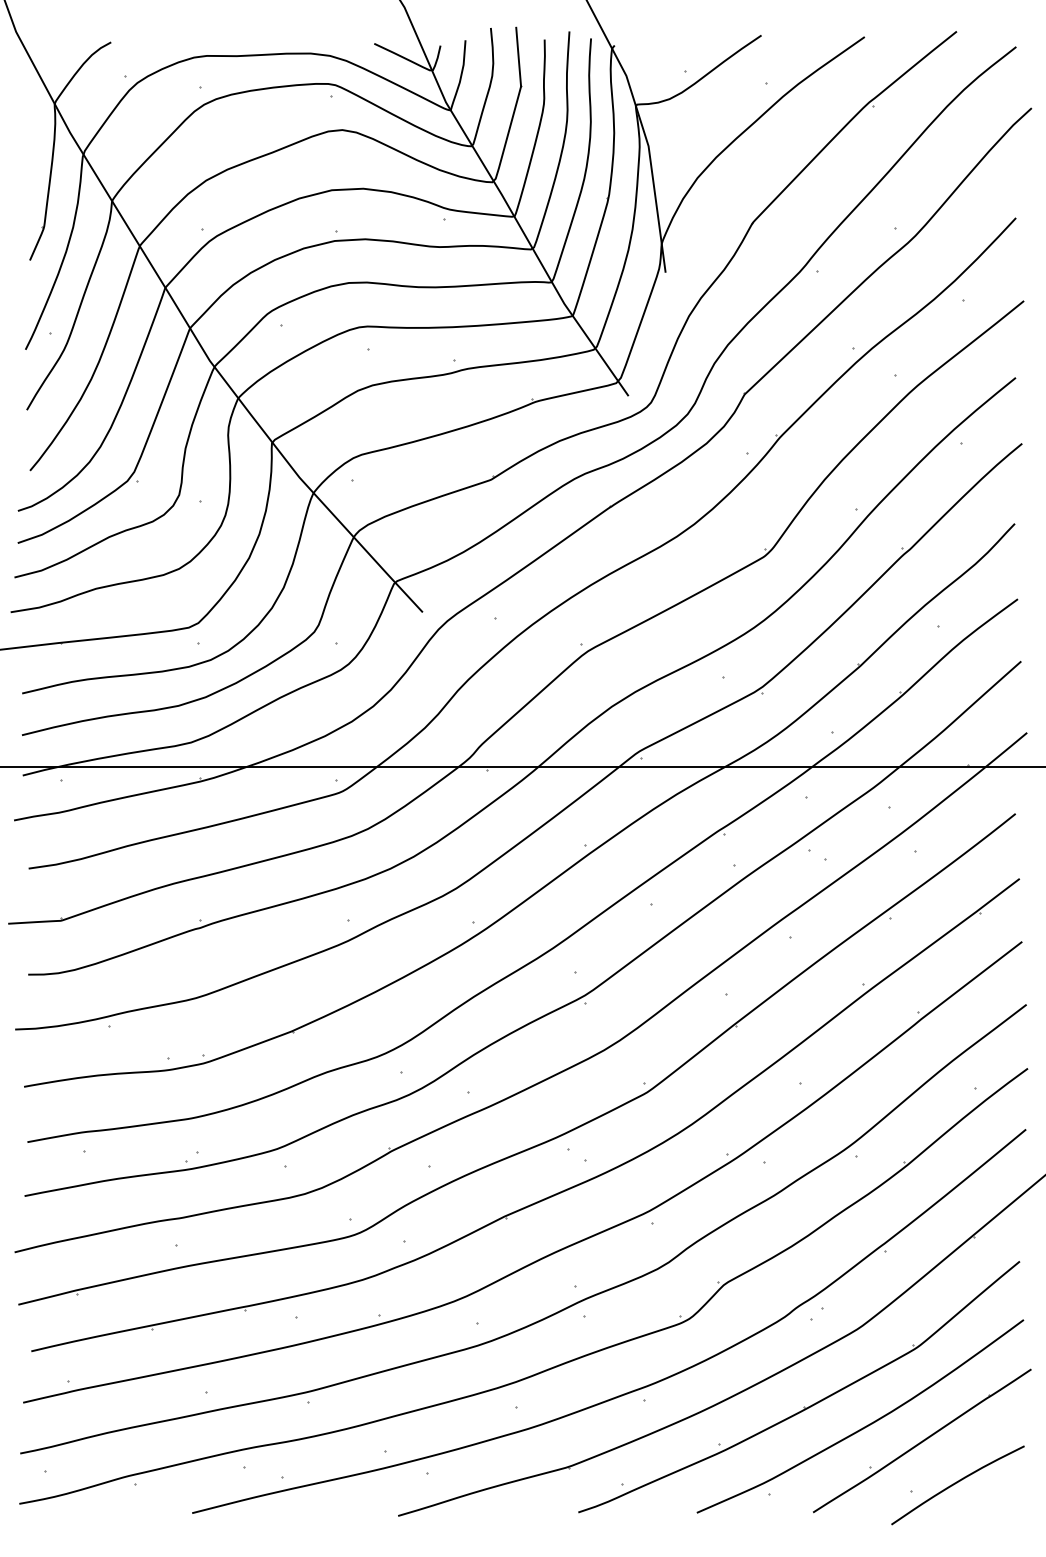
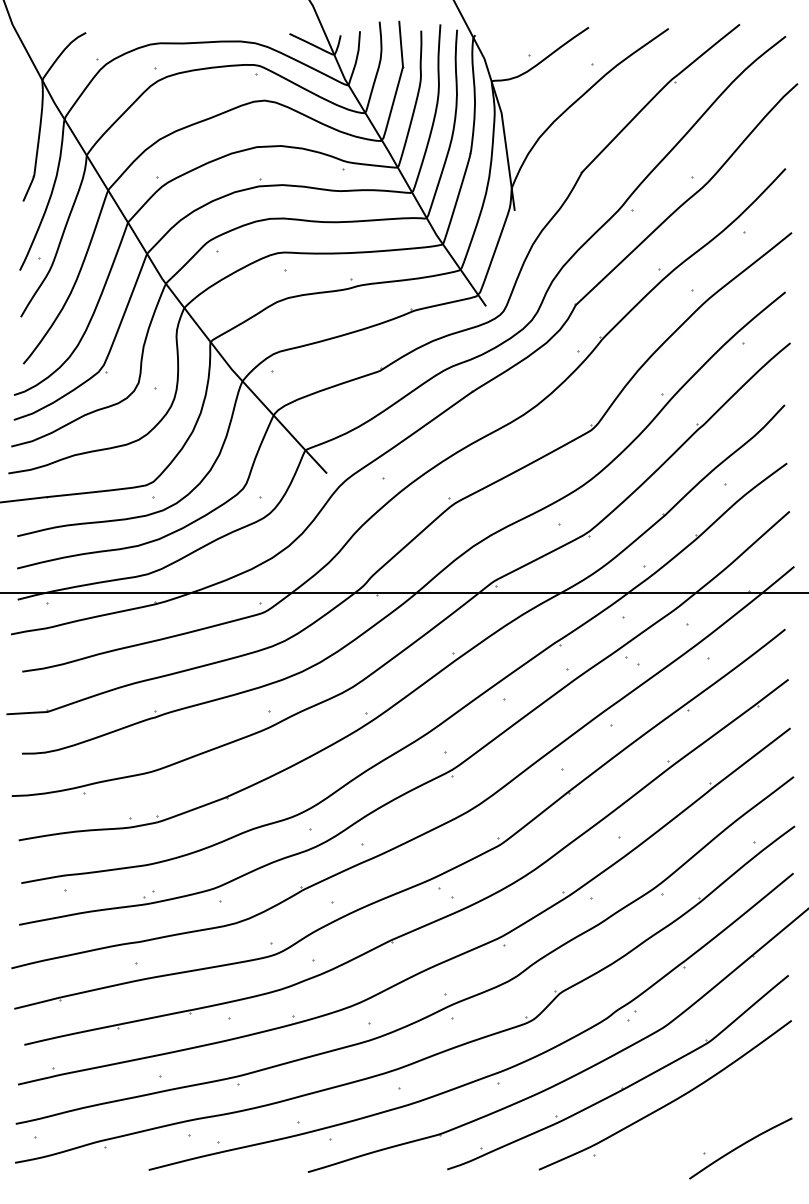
part: (922, 1440) -> (713, 1113), removed

